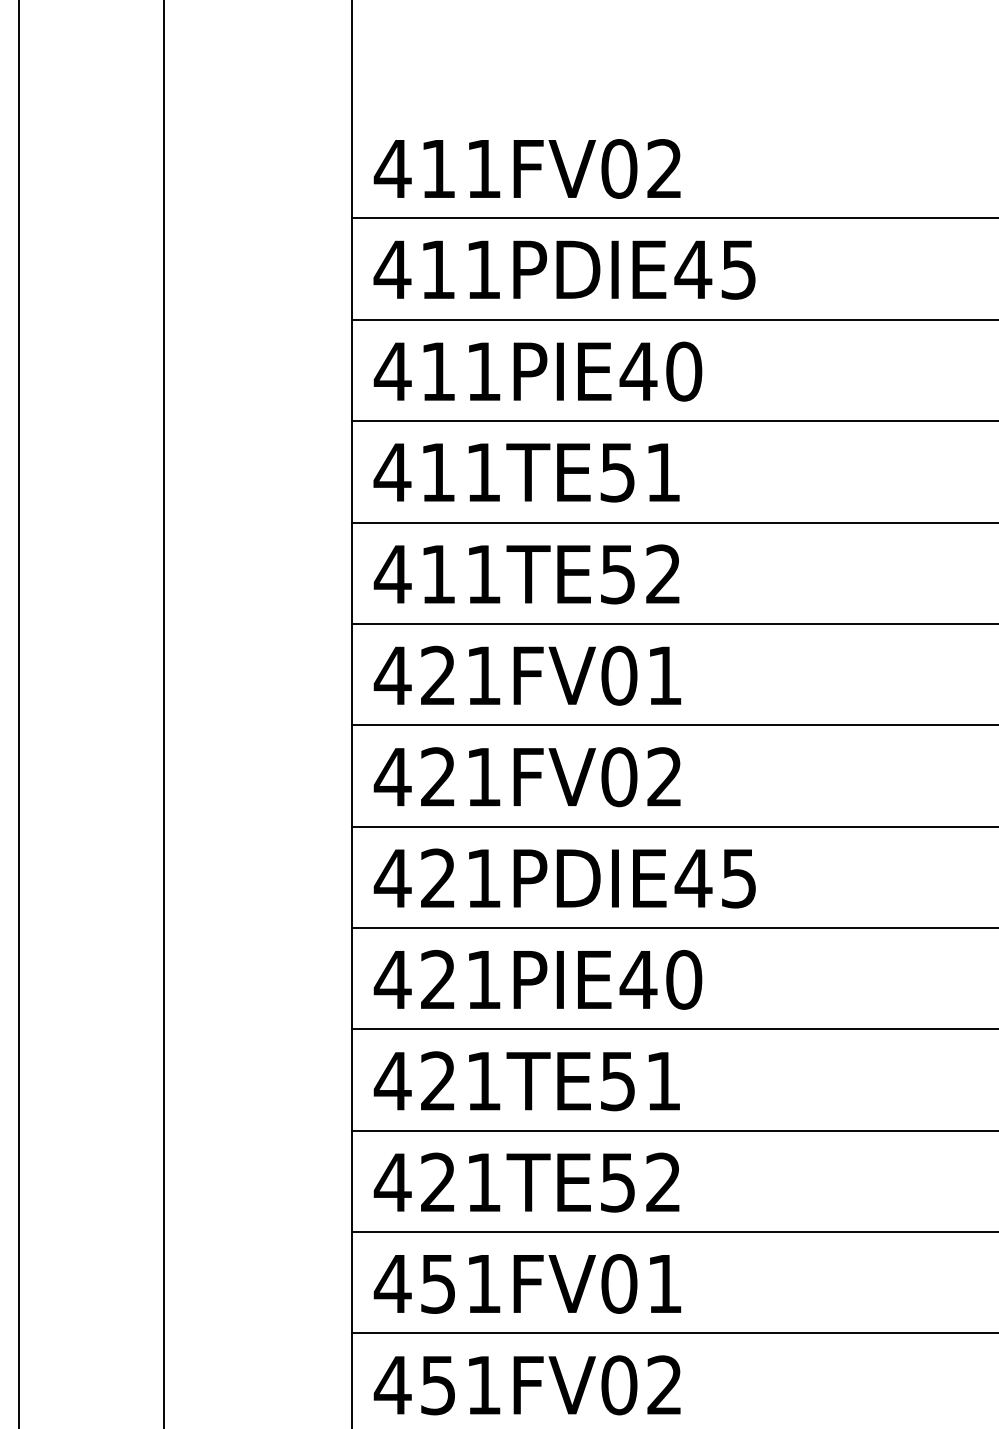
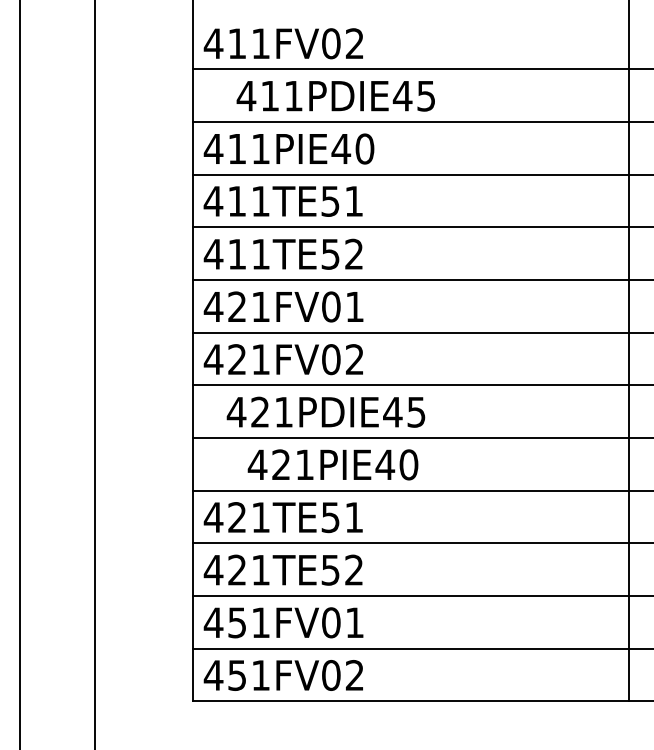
text: (563, 270) -> (335, 96), moved
text: (563, 877) -> (325, 411), moved
text: (536, 979) -> (332, 464), moved

